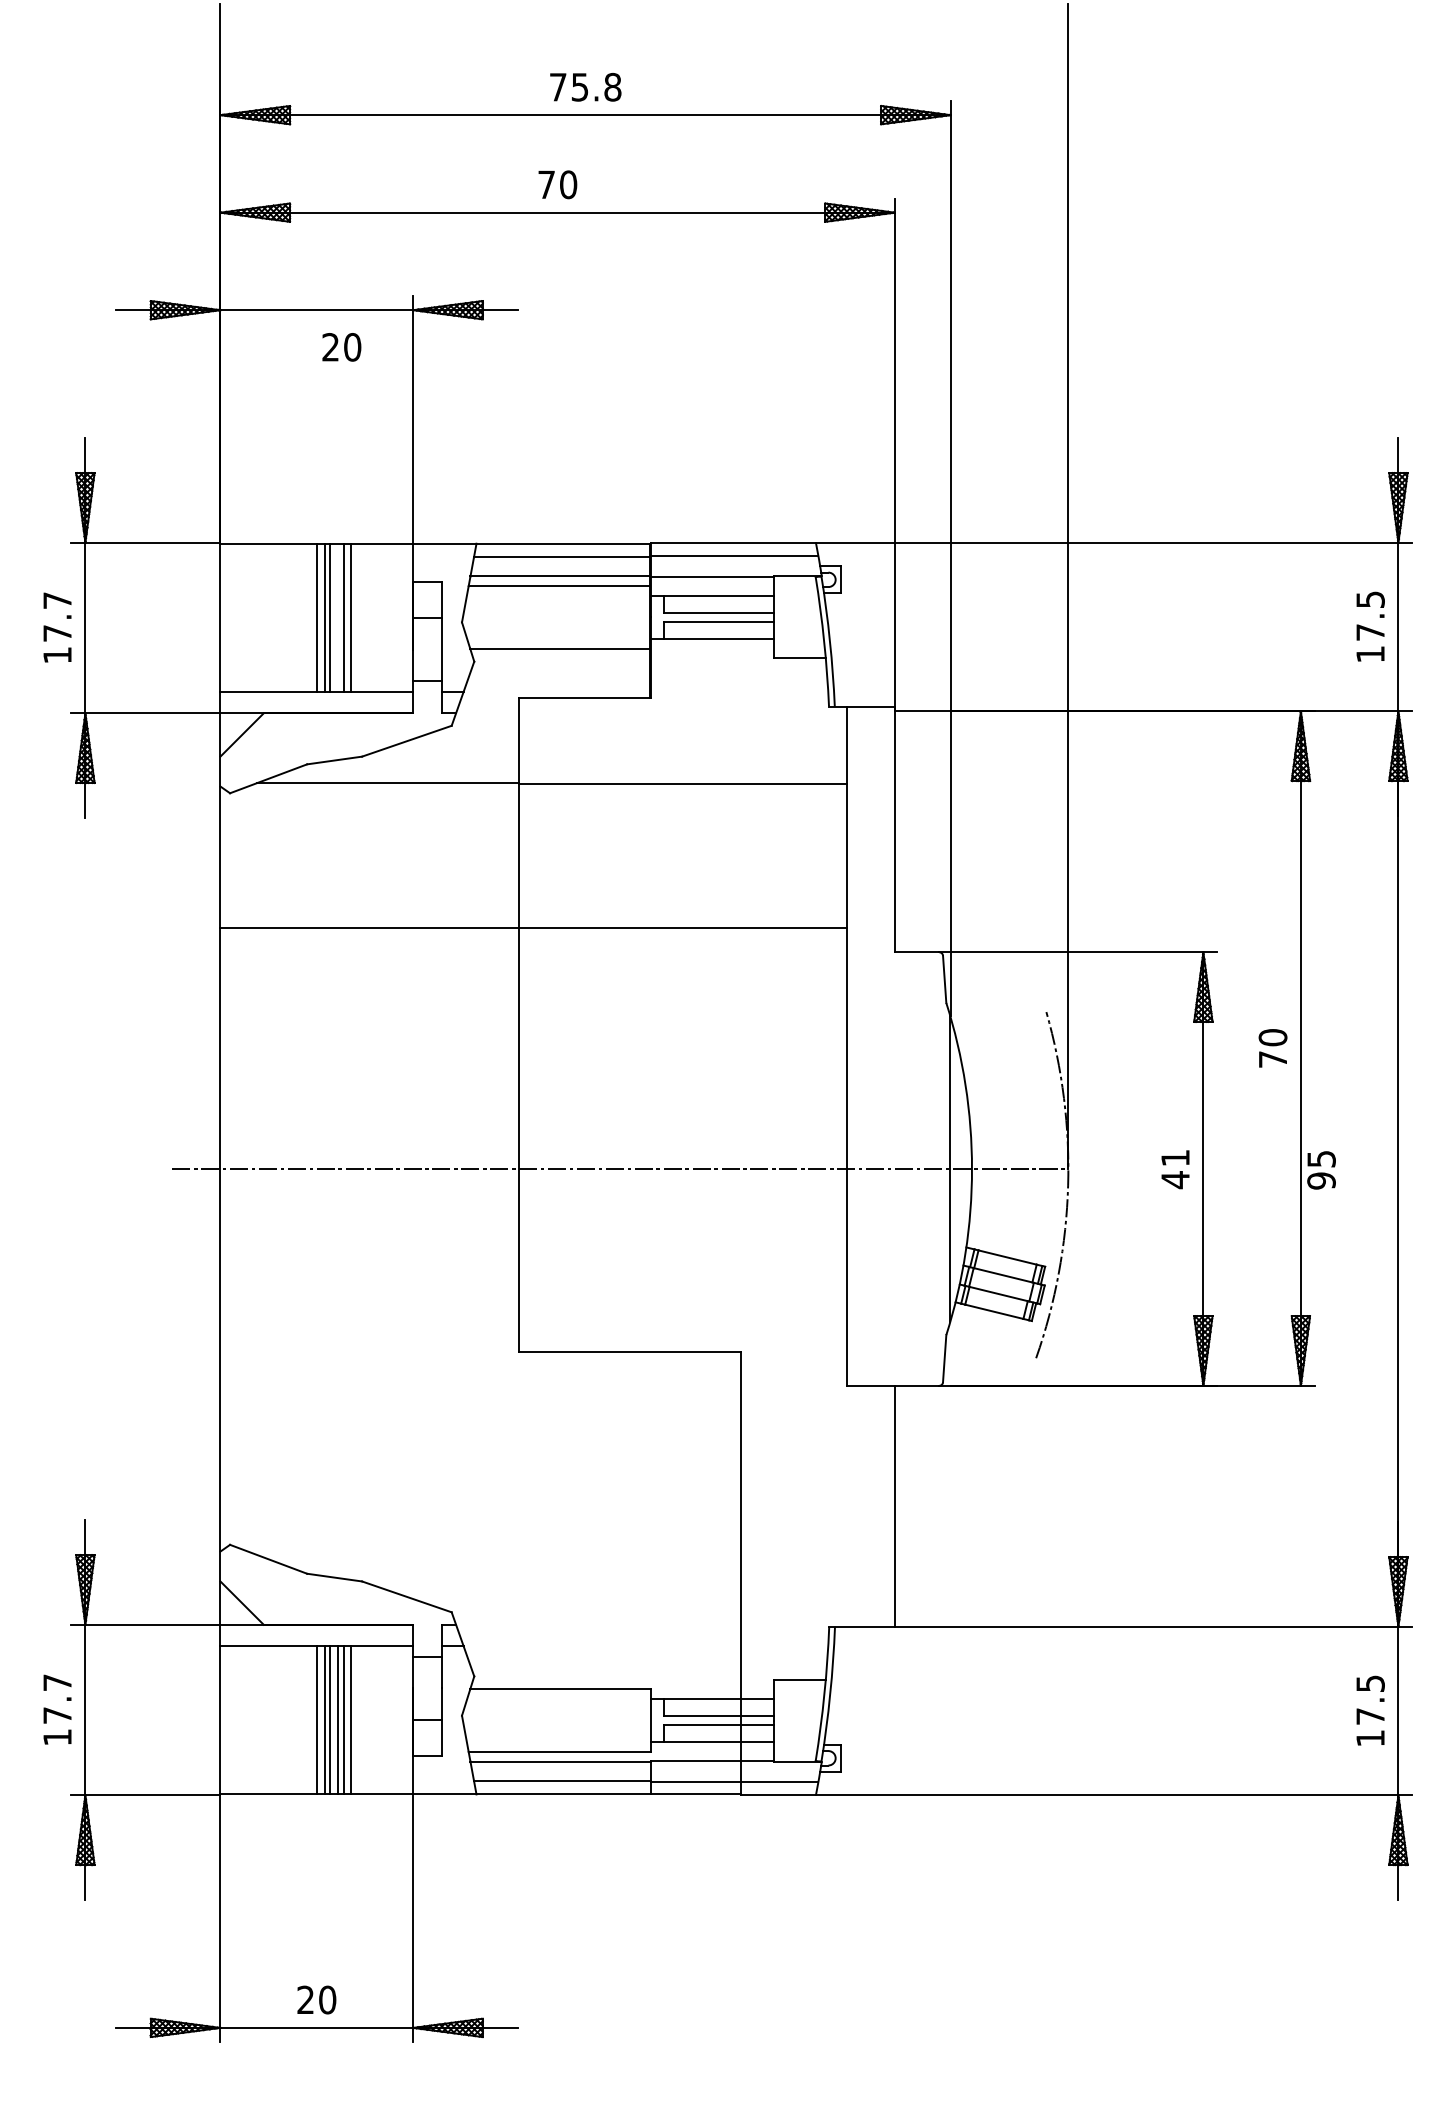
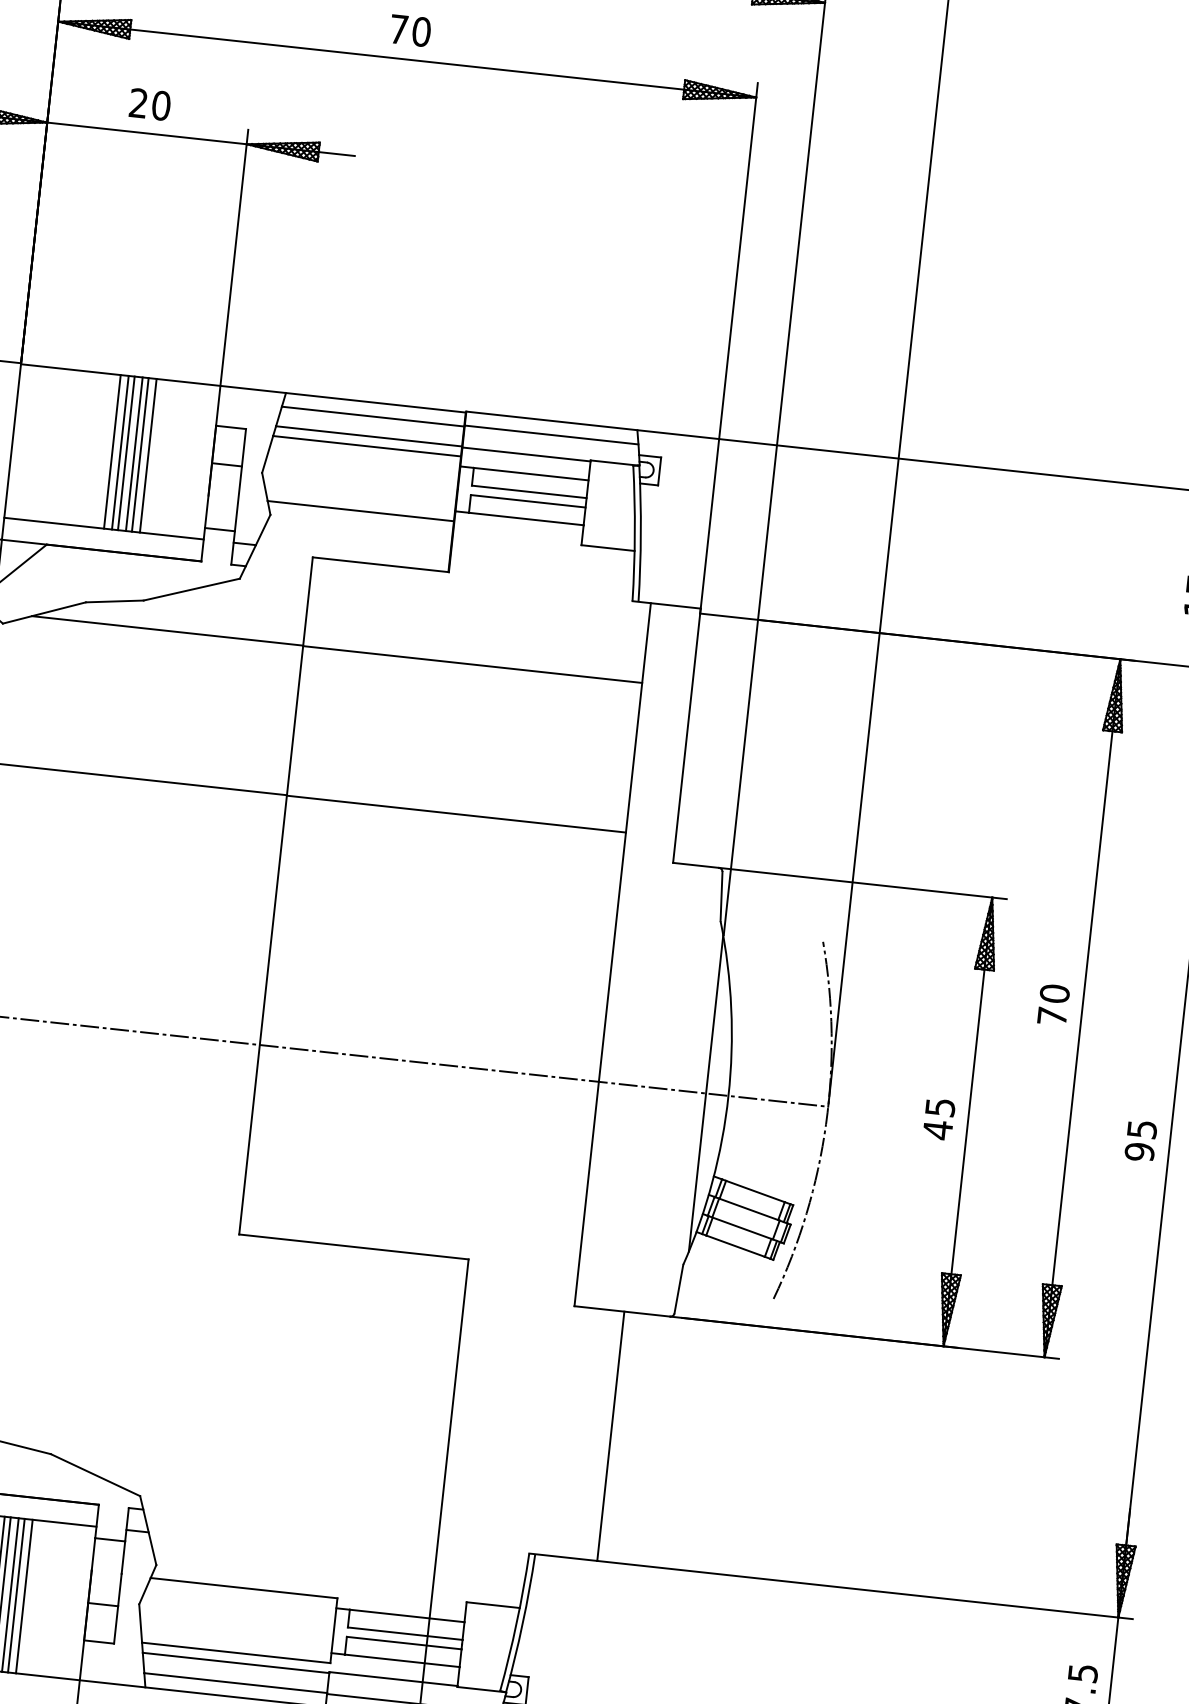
text: (341, 347) -> (149, 104), moved
line: (337, 617) -> (133, 453), added
text: (1175, 1158) -> (940, 1107), 41 -> 45
text: (1321, 1170) -> (1140, 1141), moved

